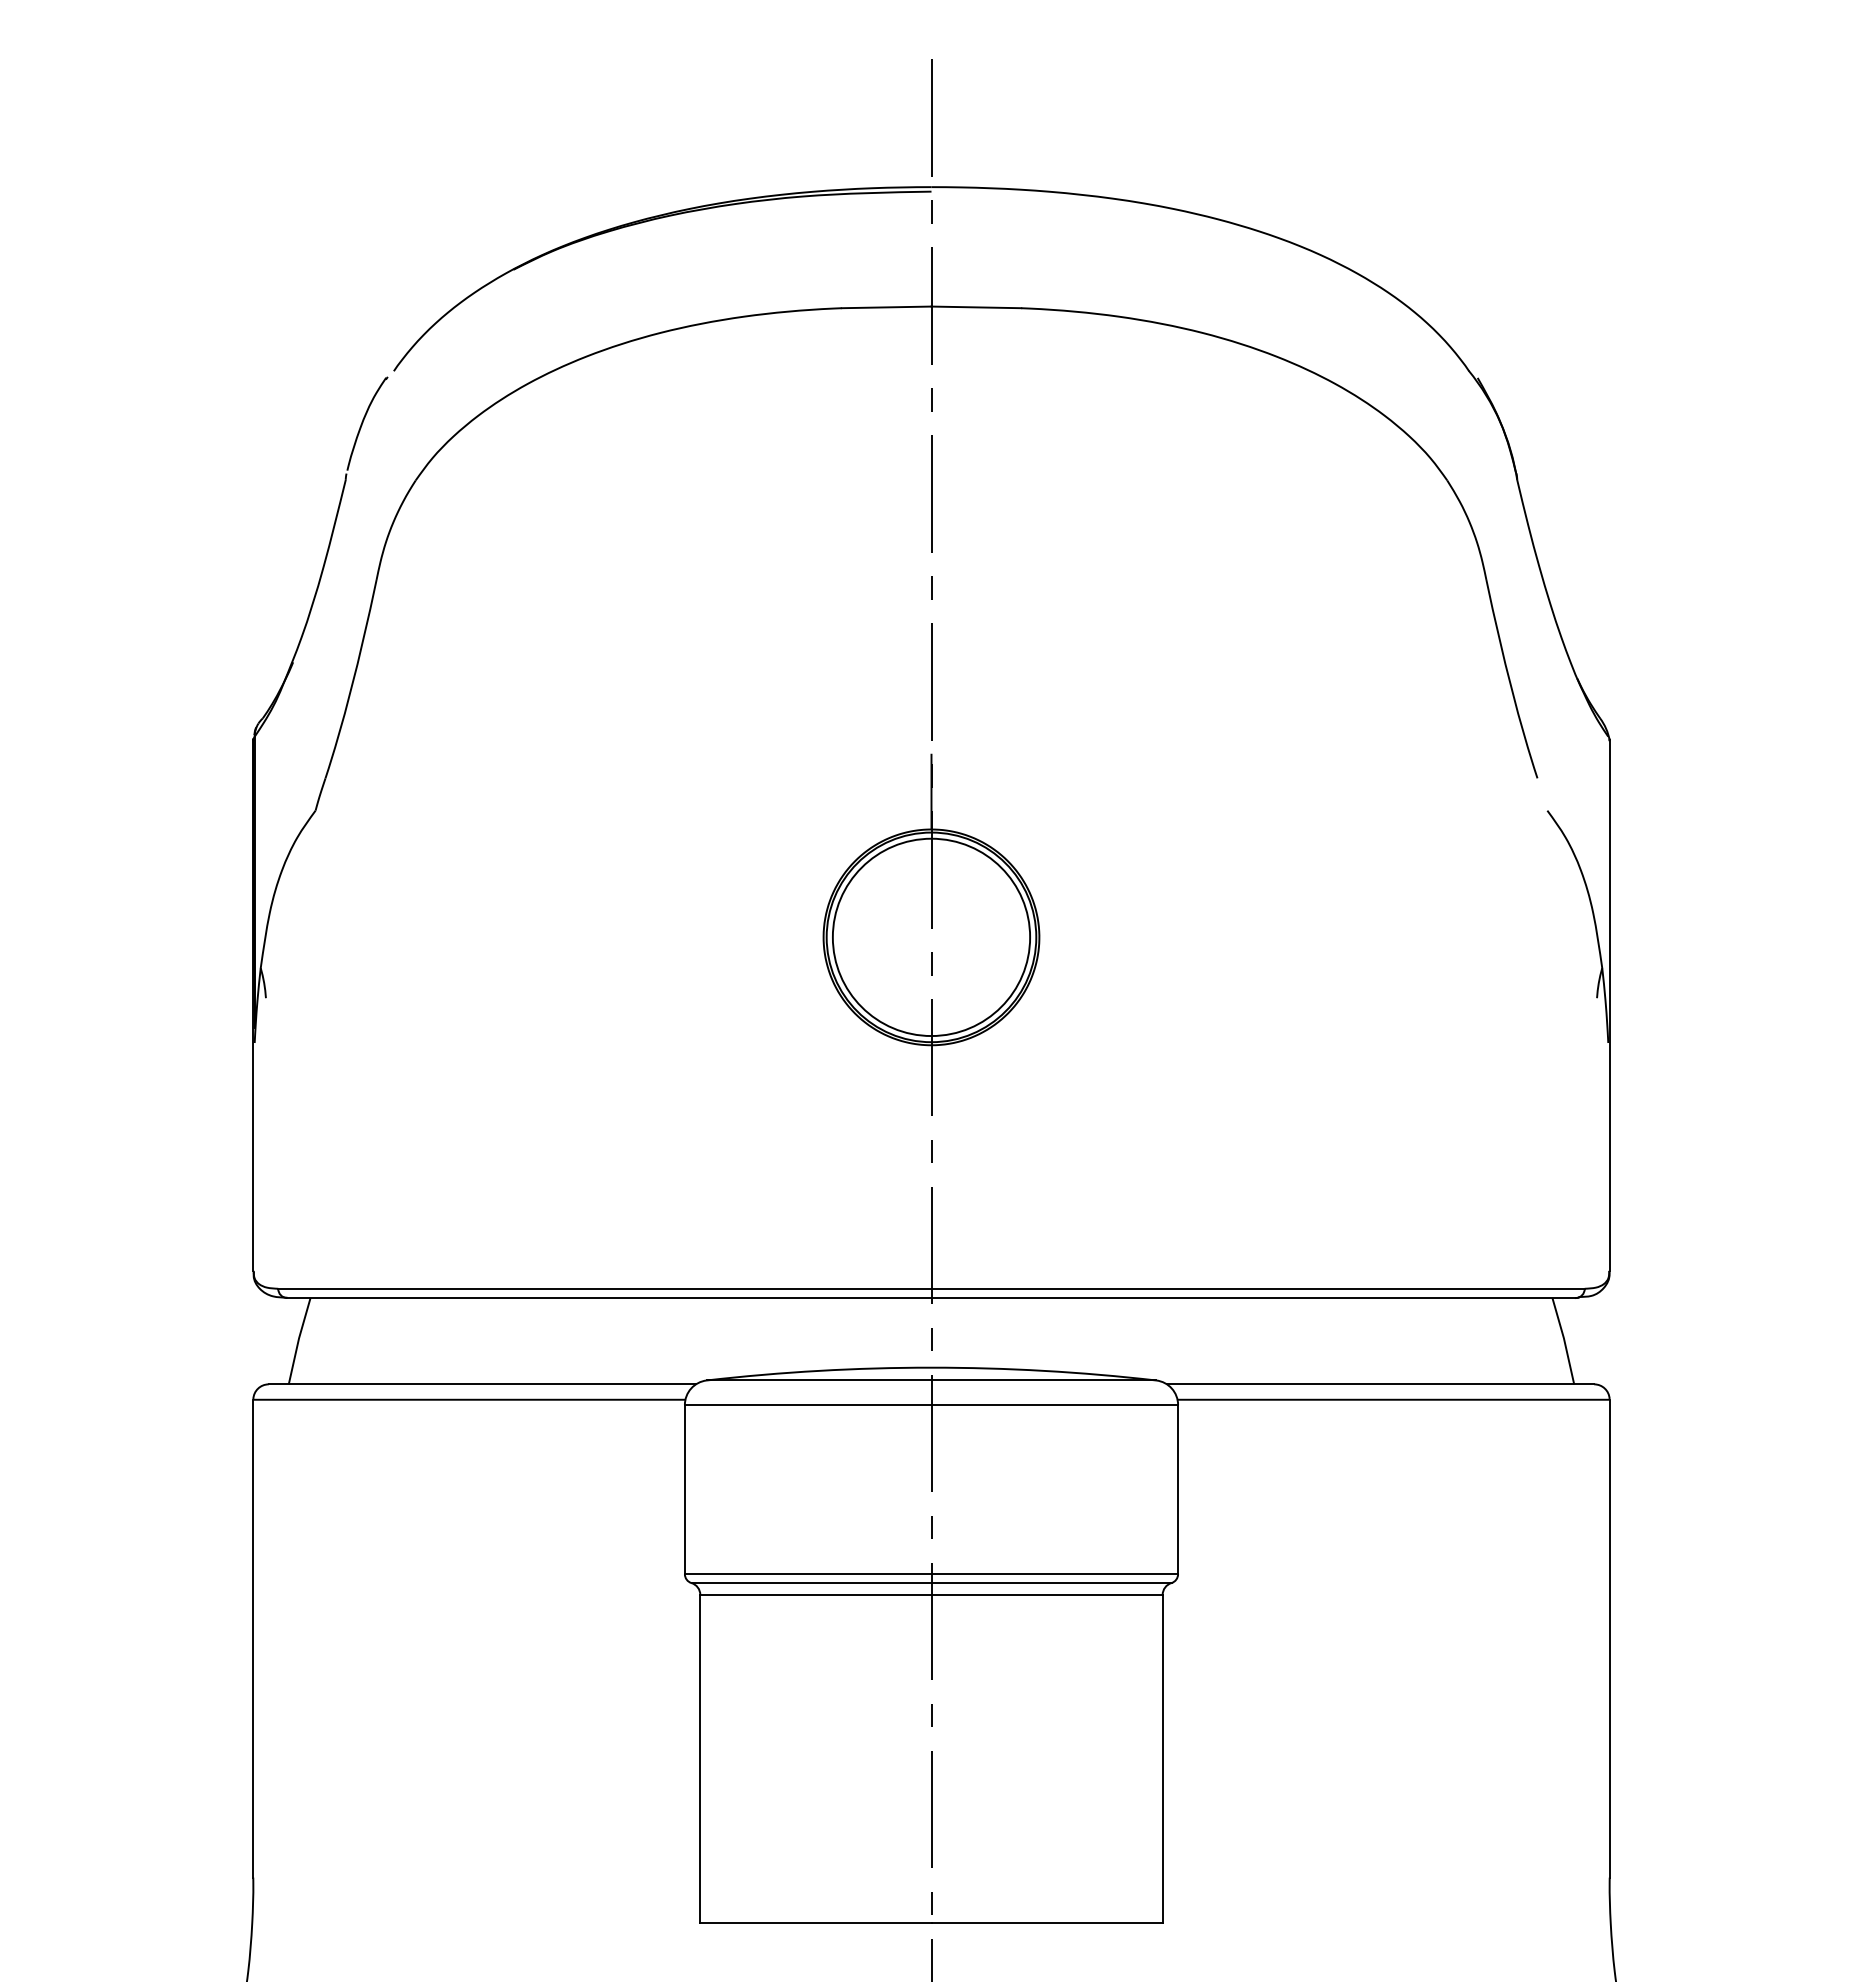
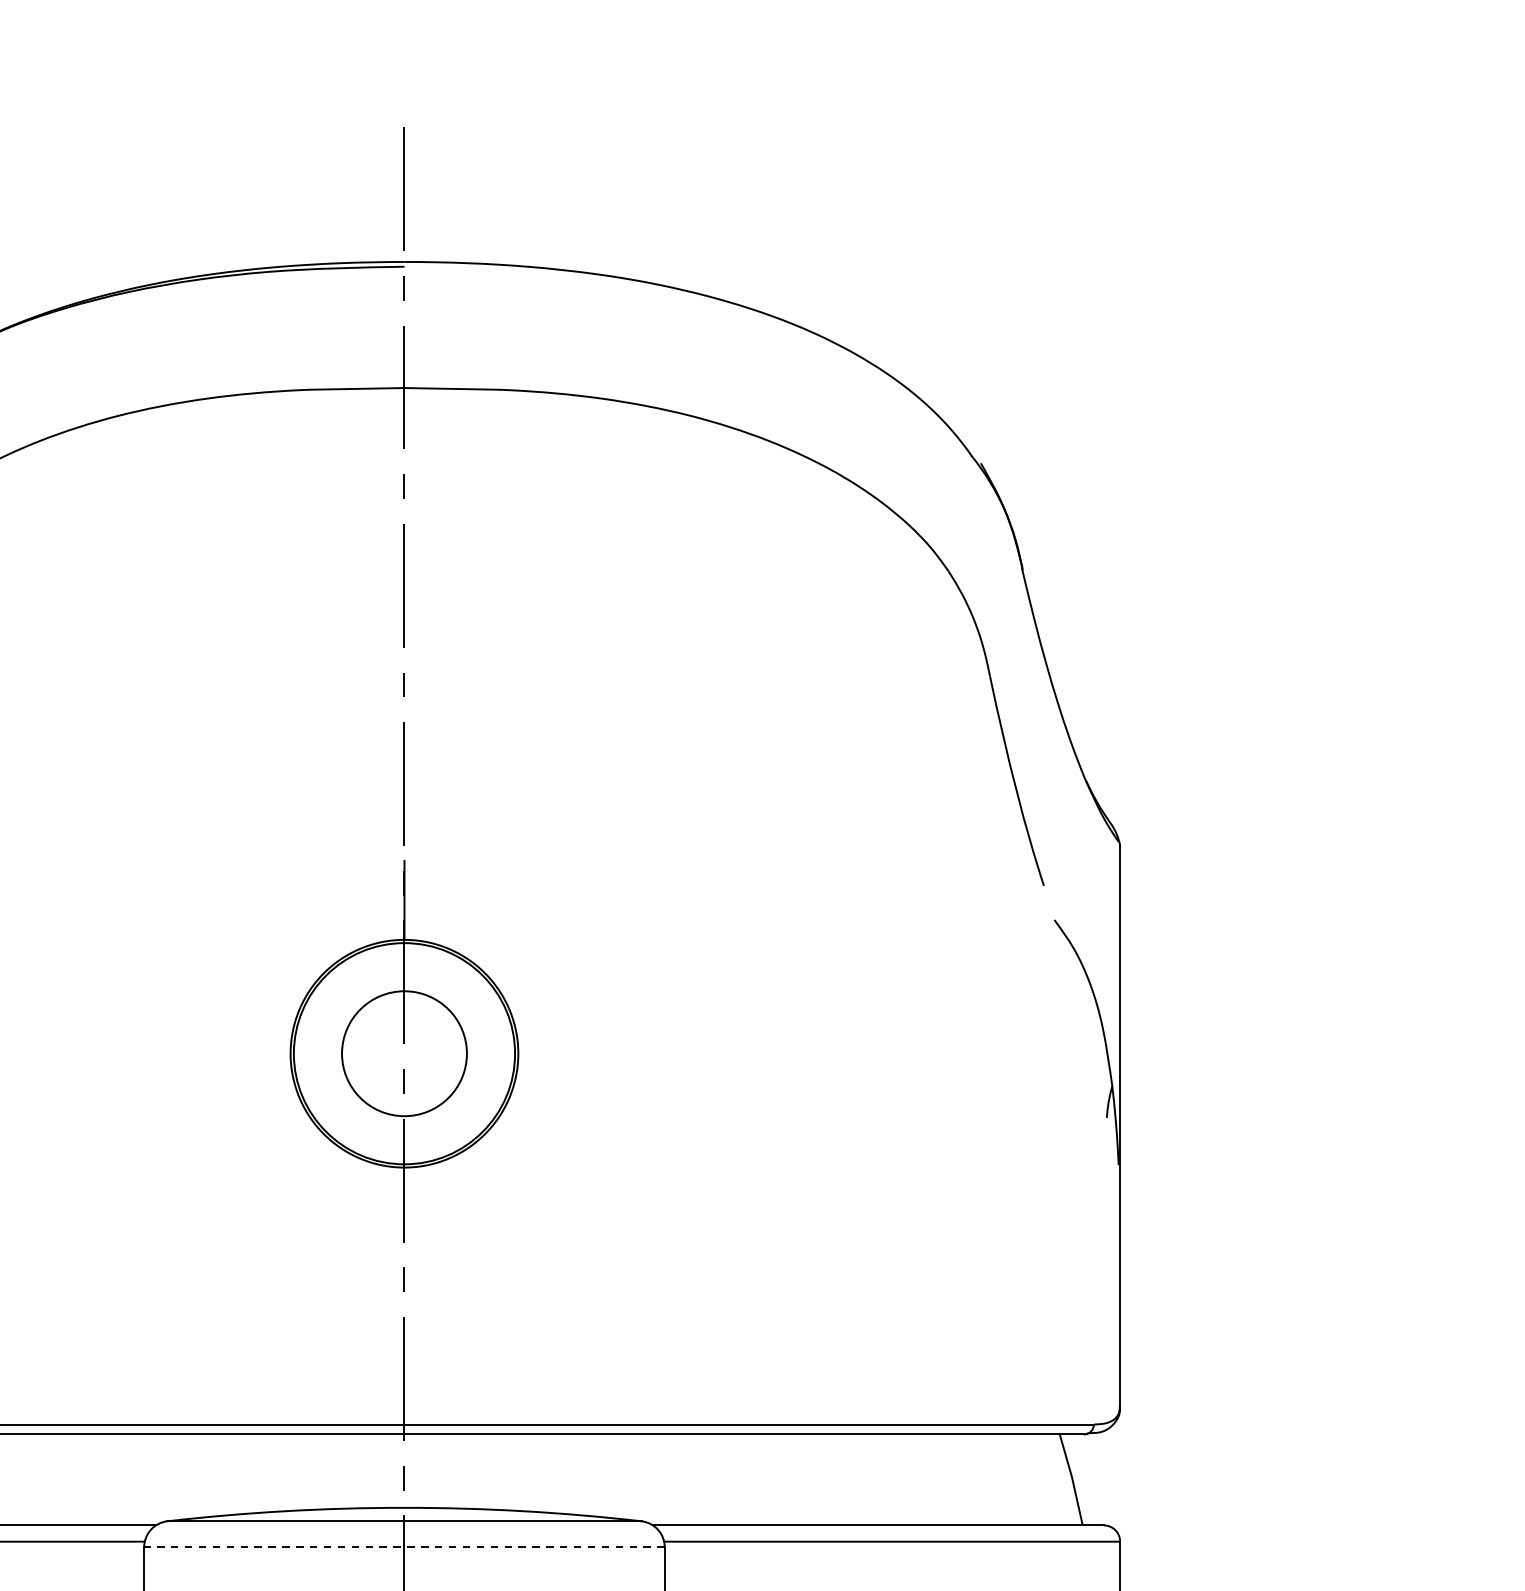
circle: (931, 937) -> (404, 1053), size x0.6
line: (931, 1404) -> (404, 1546), solid -> dashed

